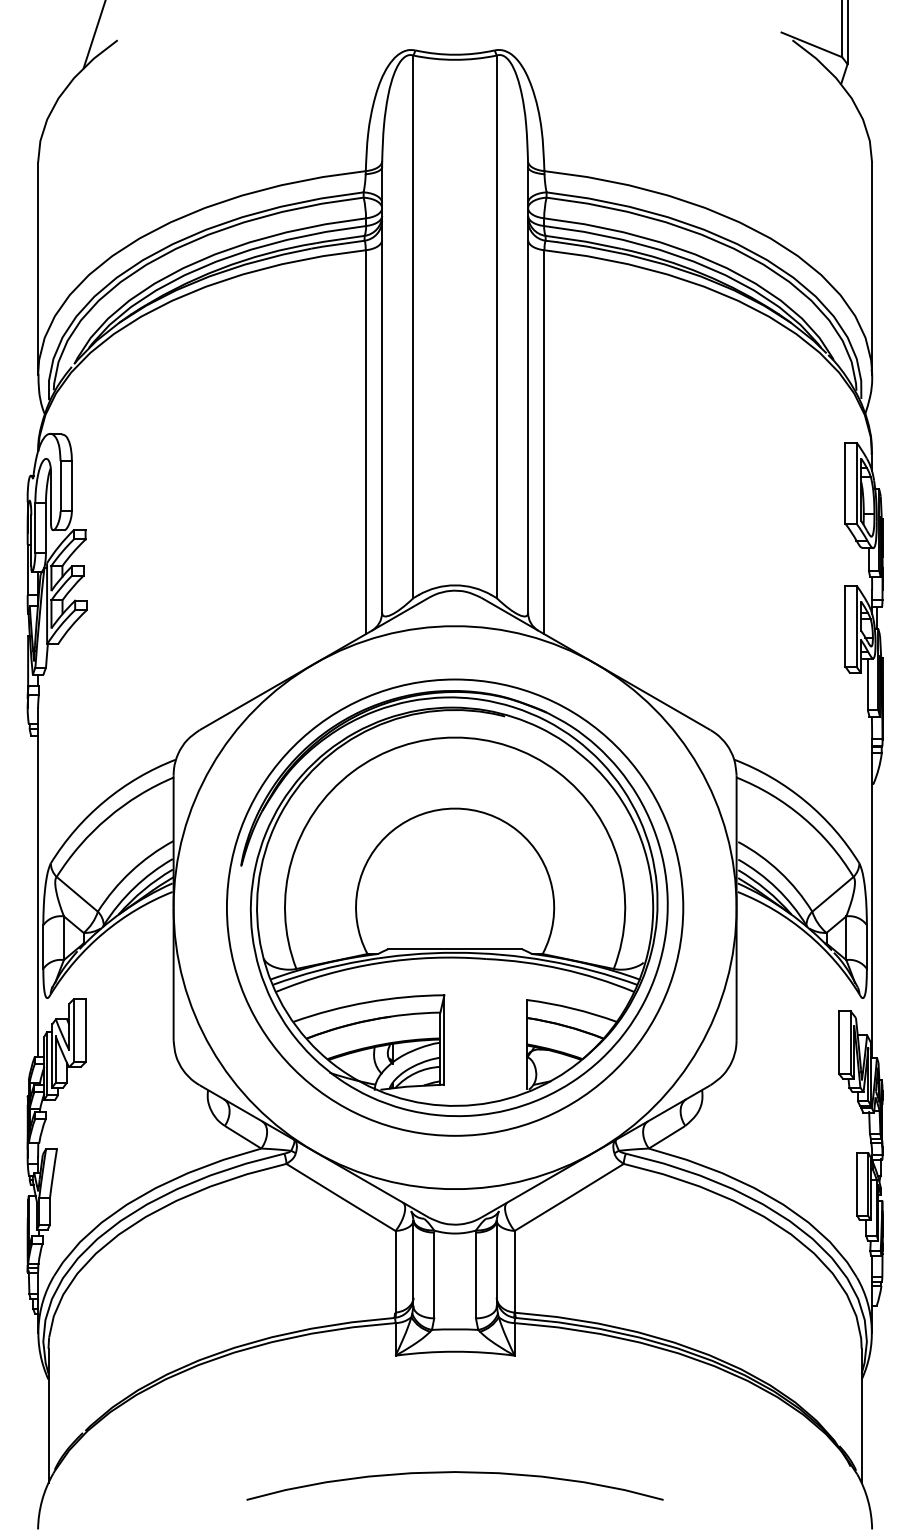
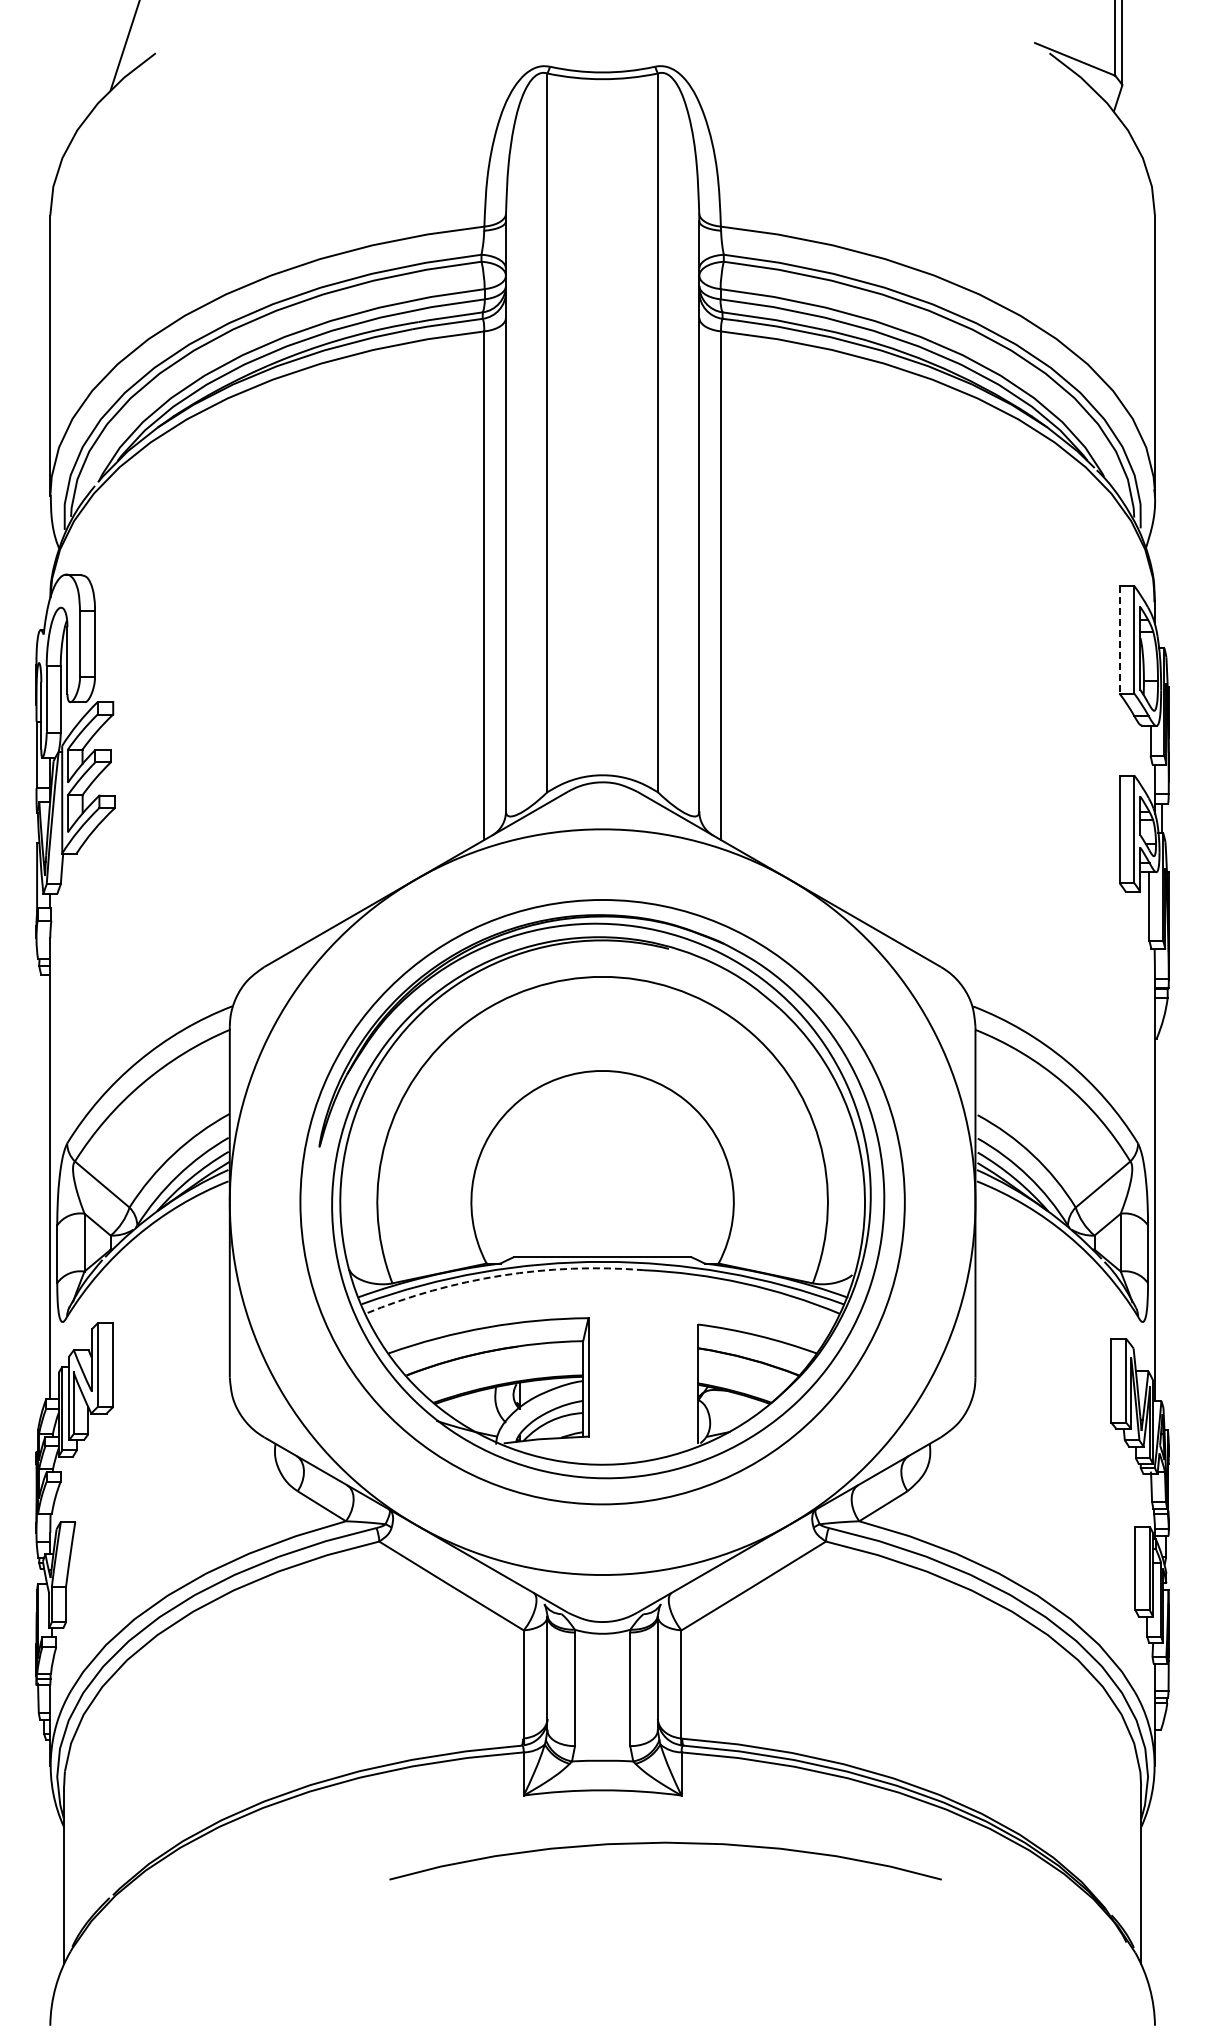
line: (845, 482) -> (1119, 639), solid -> dashed
arc: (378, 963) -> (501, 1275), solid -> dashed
curve: (455, 1472) -> (665, 1843), moved

